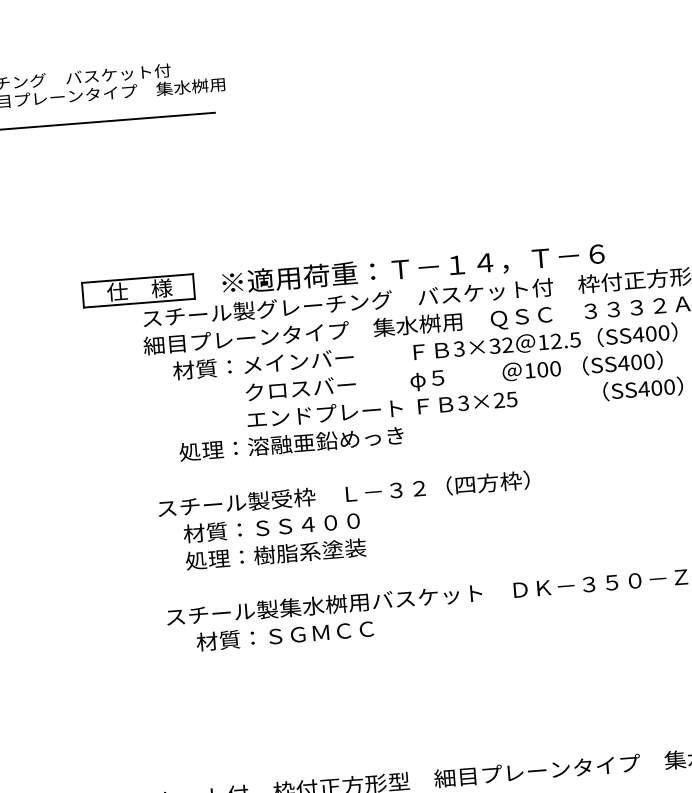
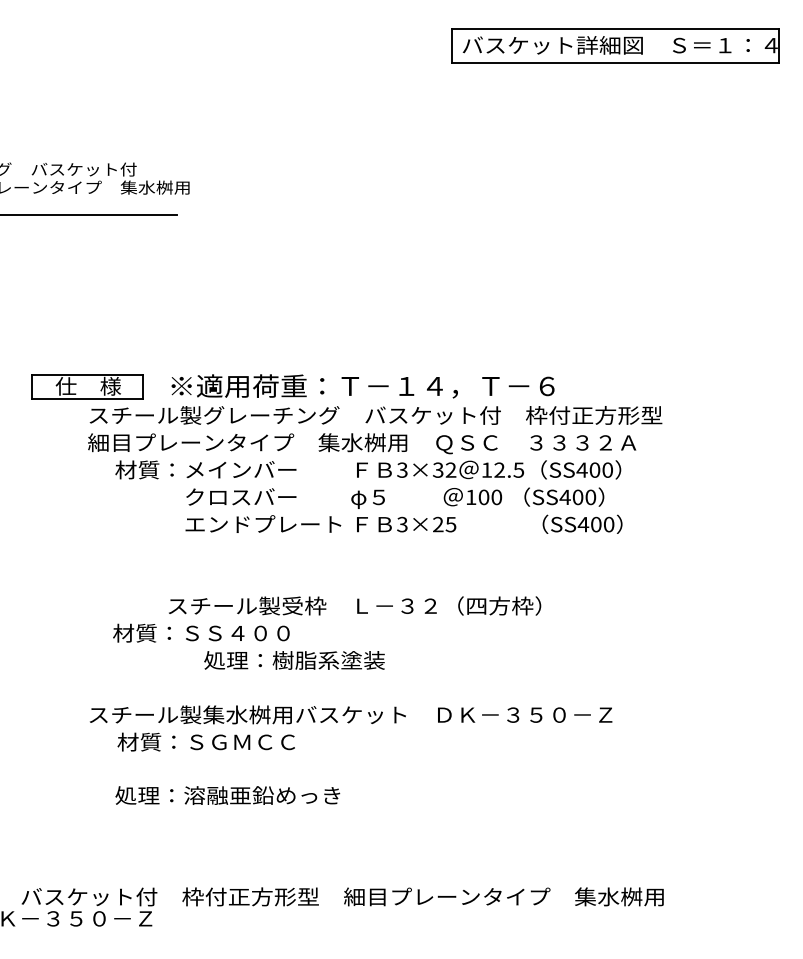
text: (291, 443) -> (227, 795), moved
text: (344, 493) -> (355, 605), moved
text: (275, 554) -> (294, 660), moved

